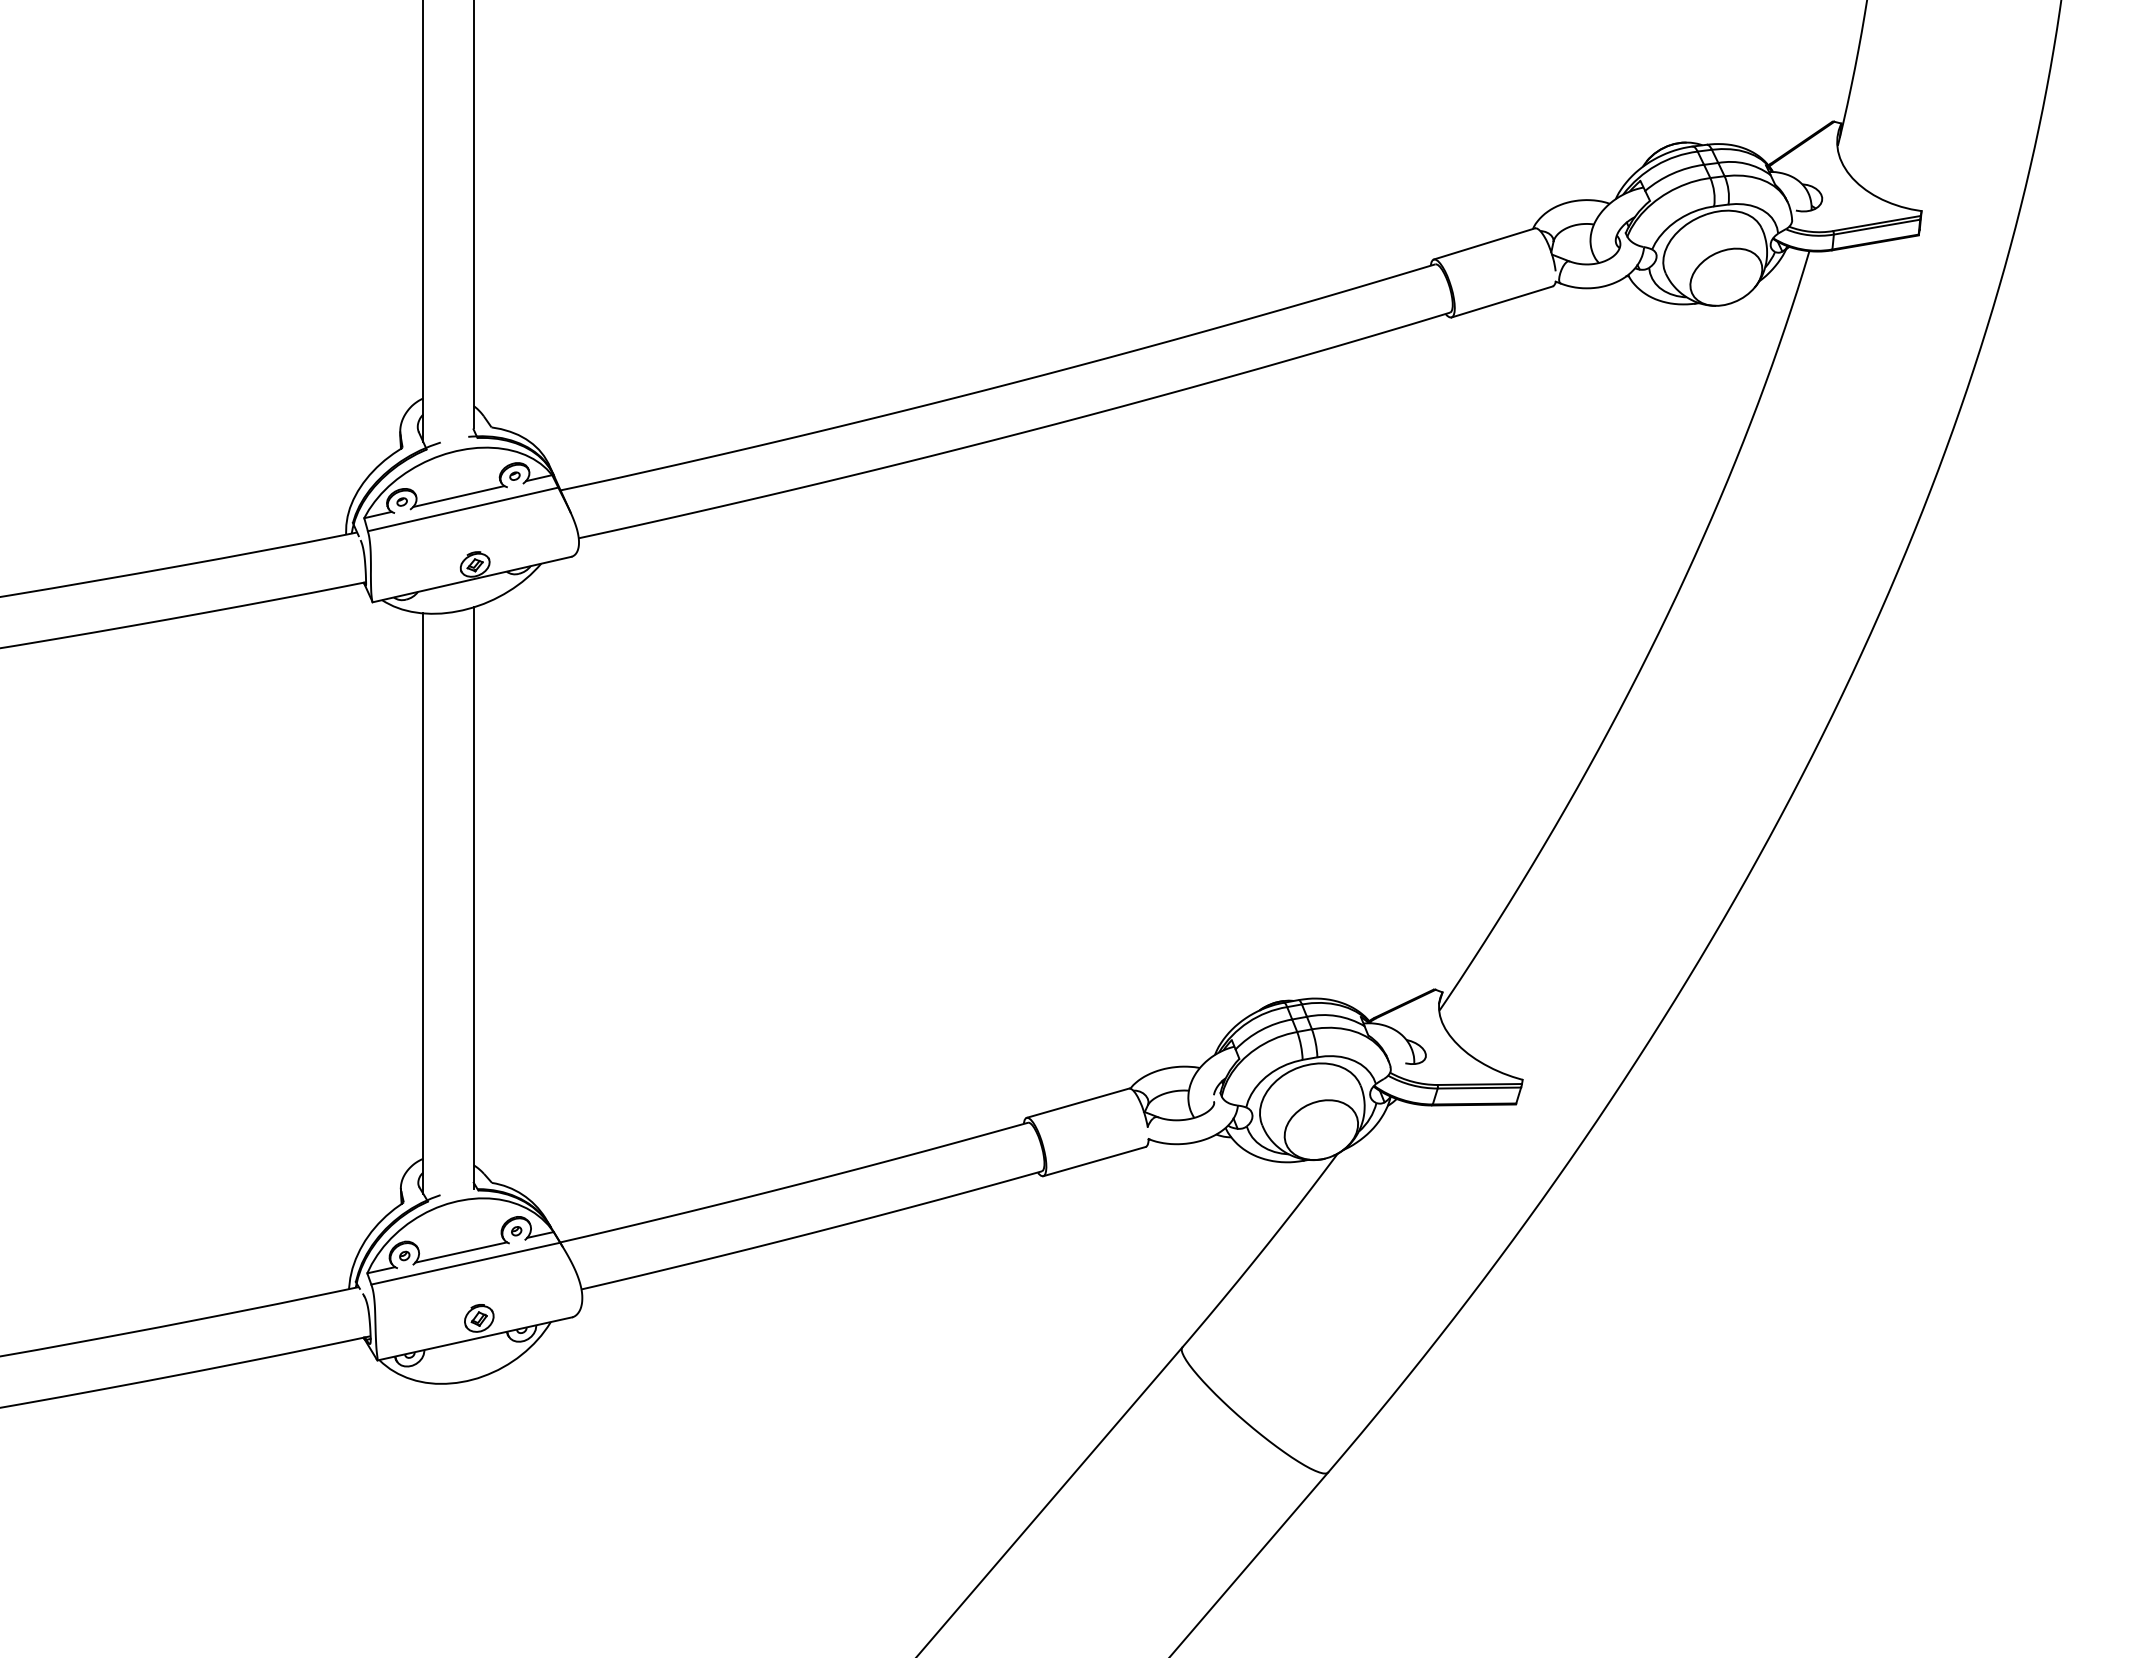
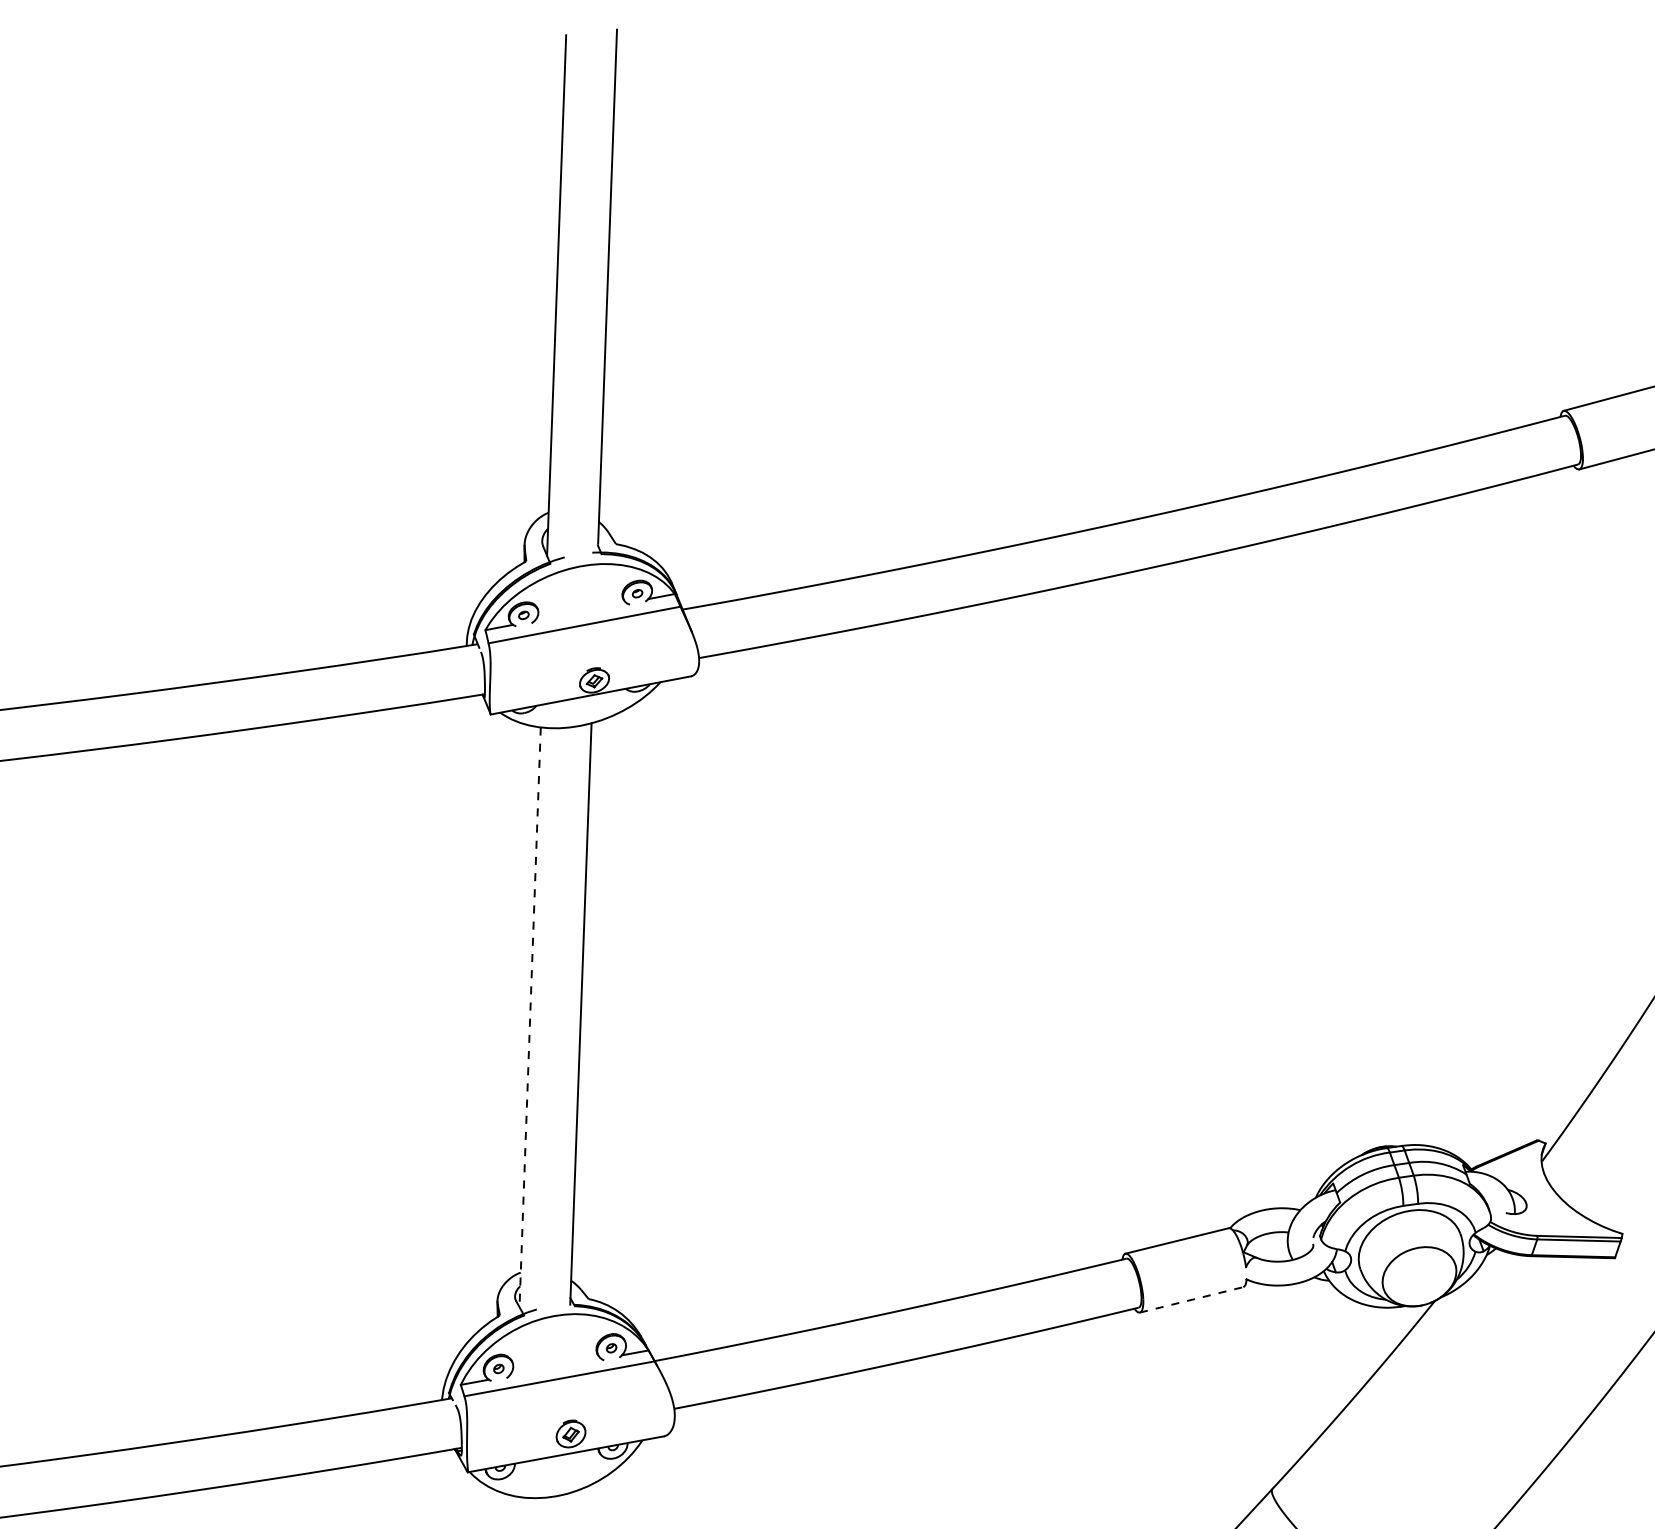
line: (458, 496) -> (580, 611), removed
line: (423, 904) -> (530, 1018), solid -> dashed
line: (1095, 1161) -> (1192, 1299), solid -> dashed
line: (461, 1252) -> (555, 1367), removed

